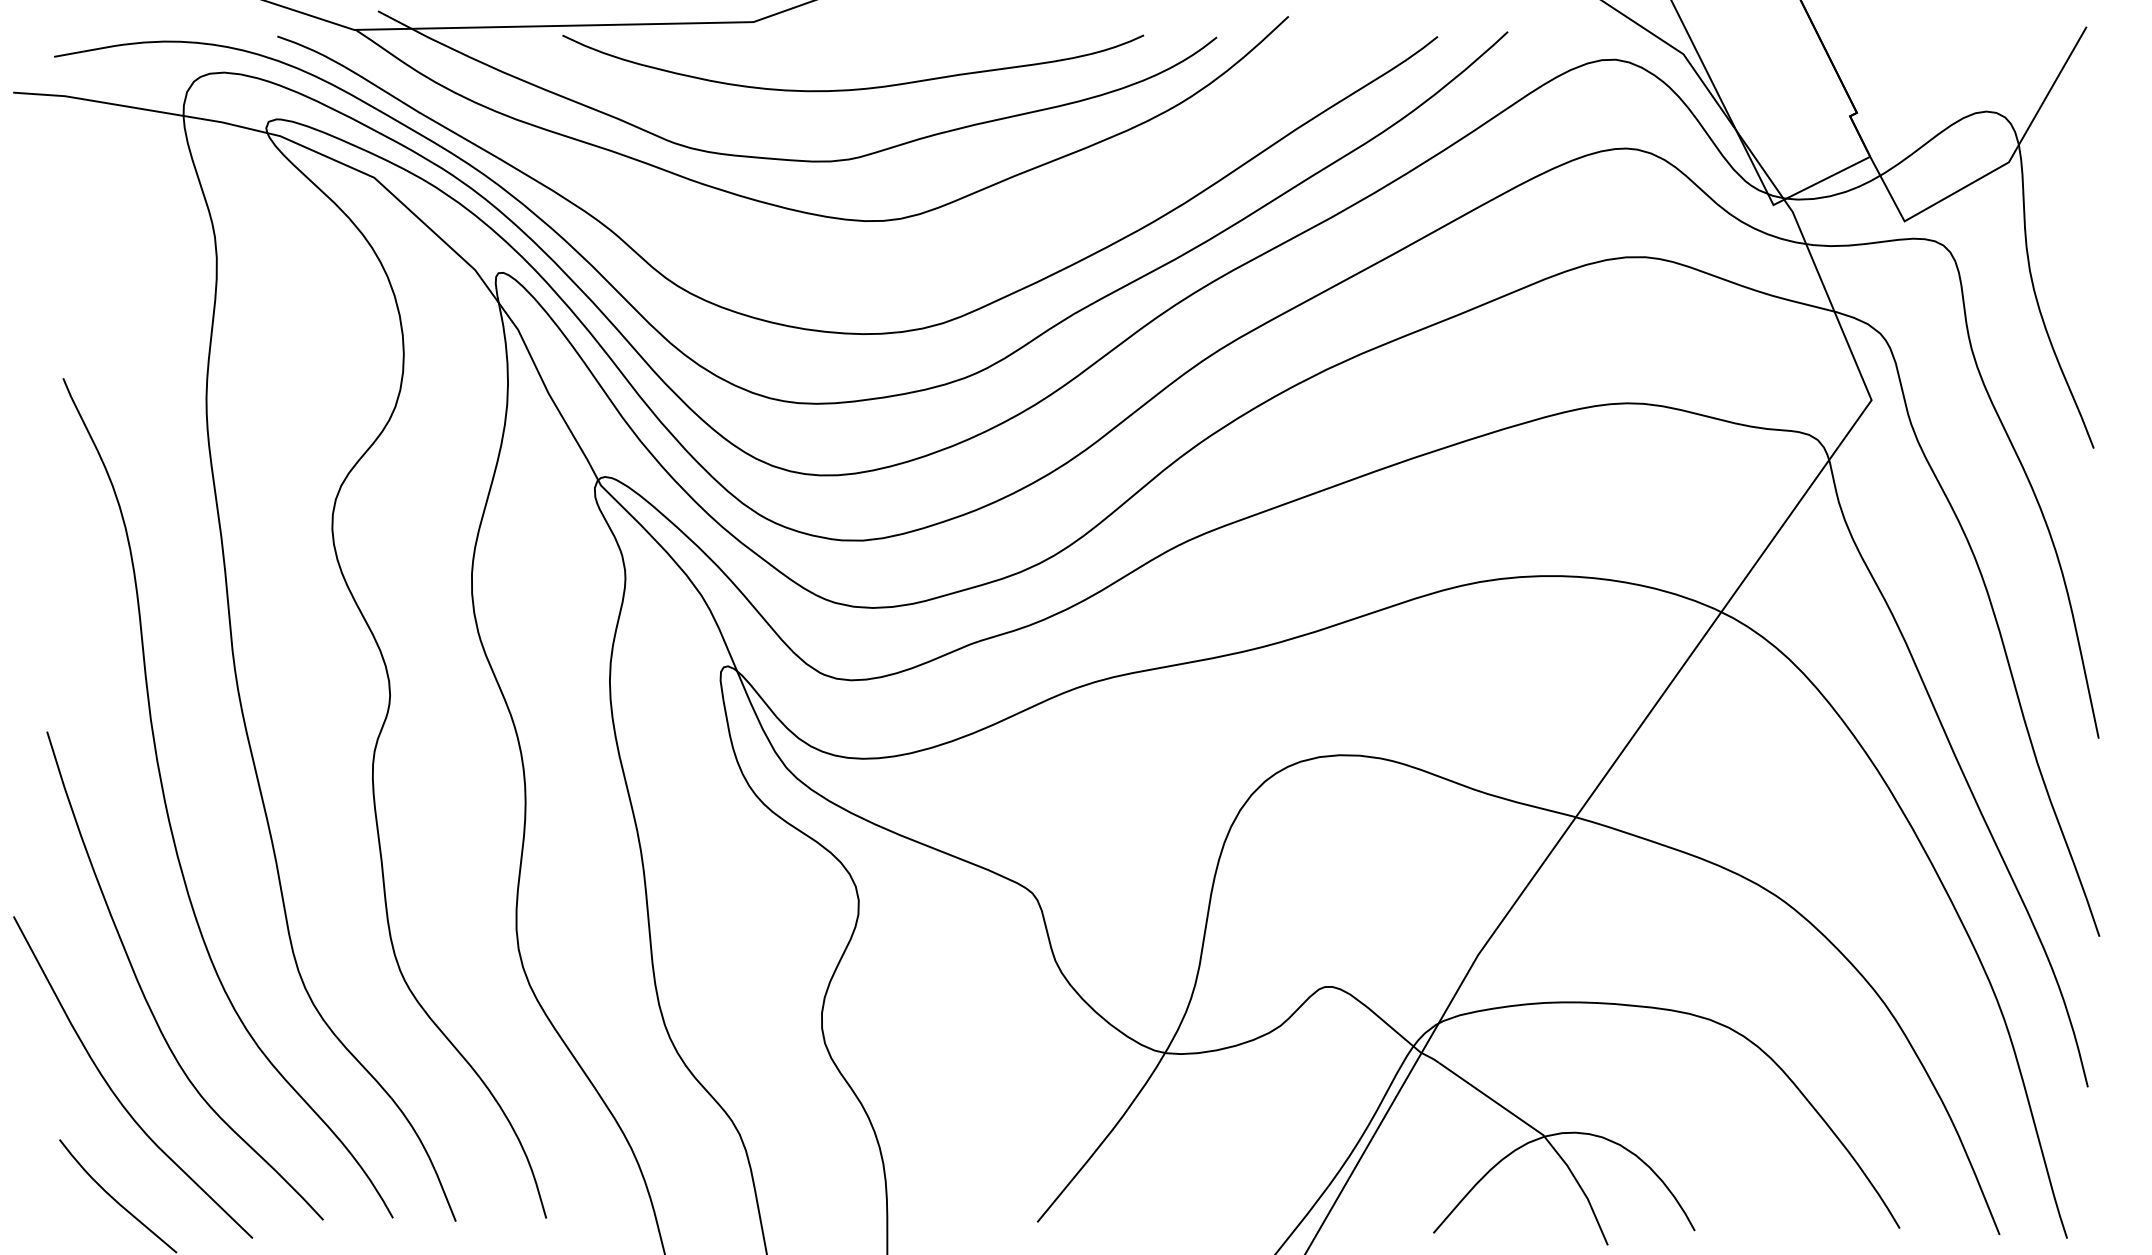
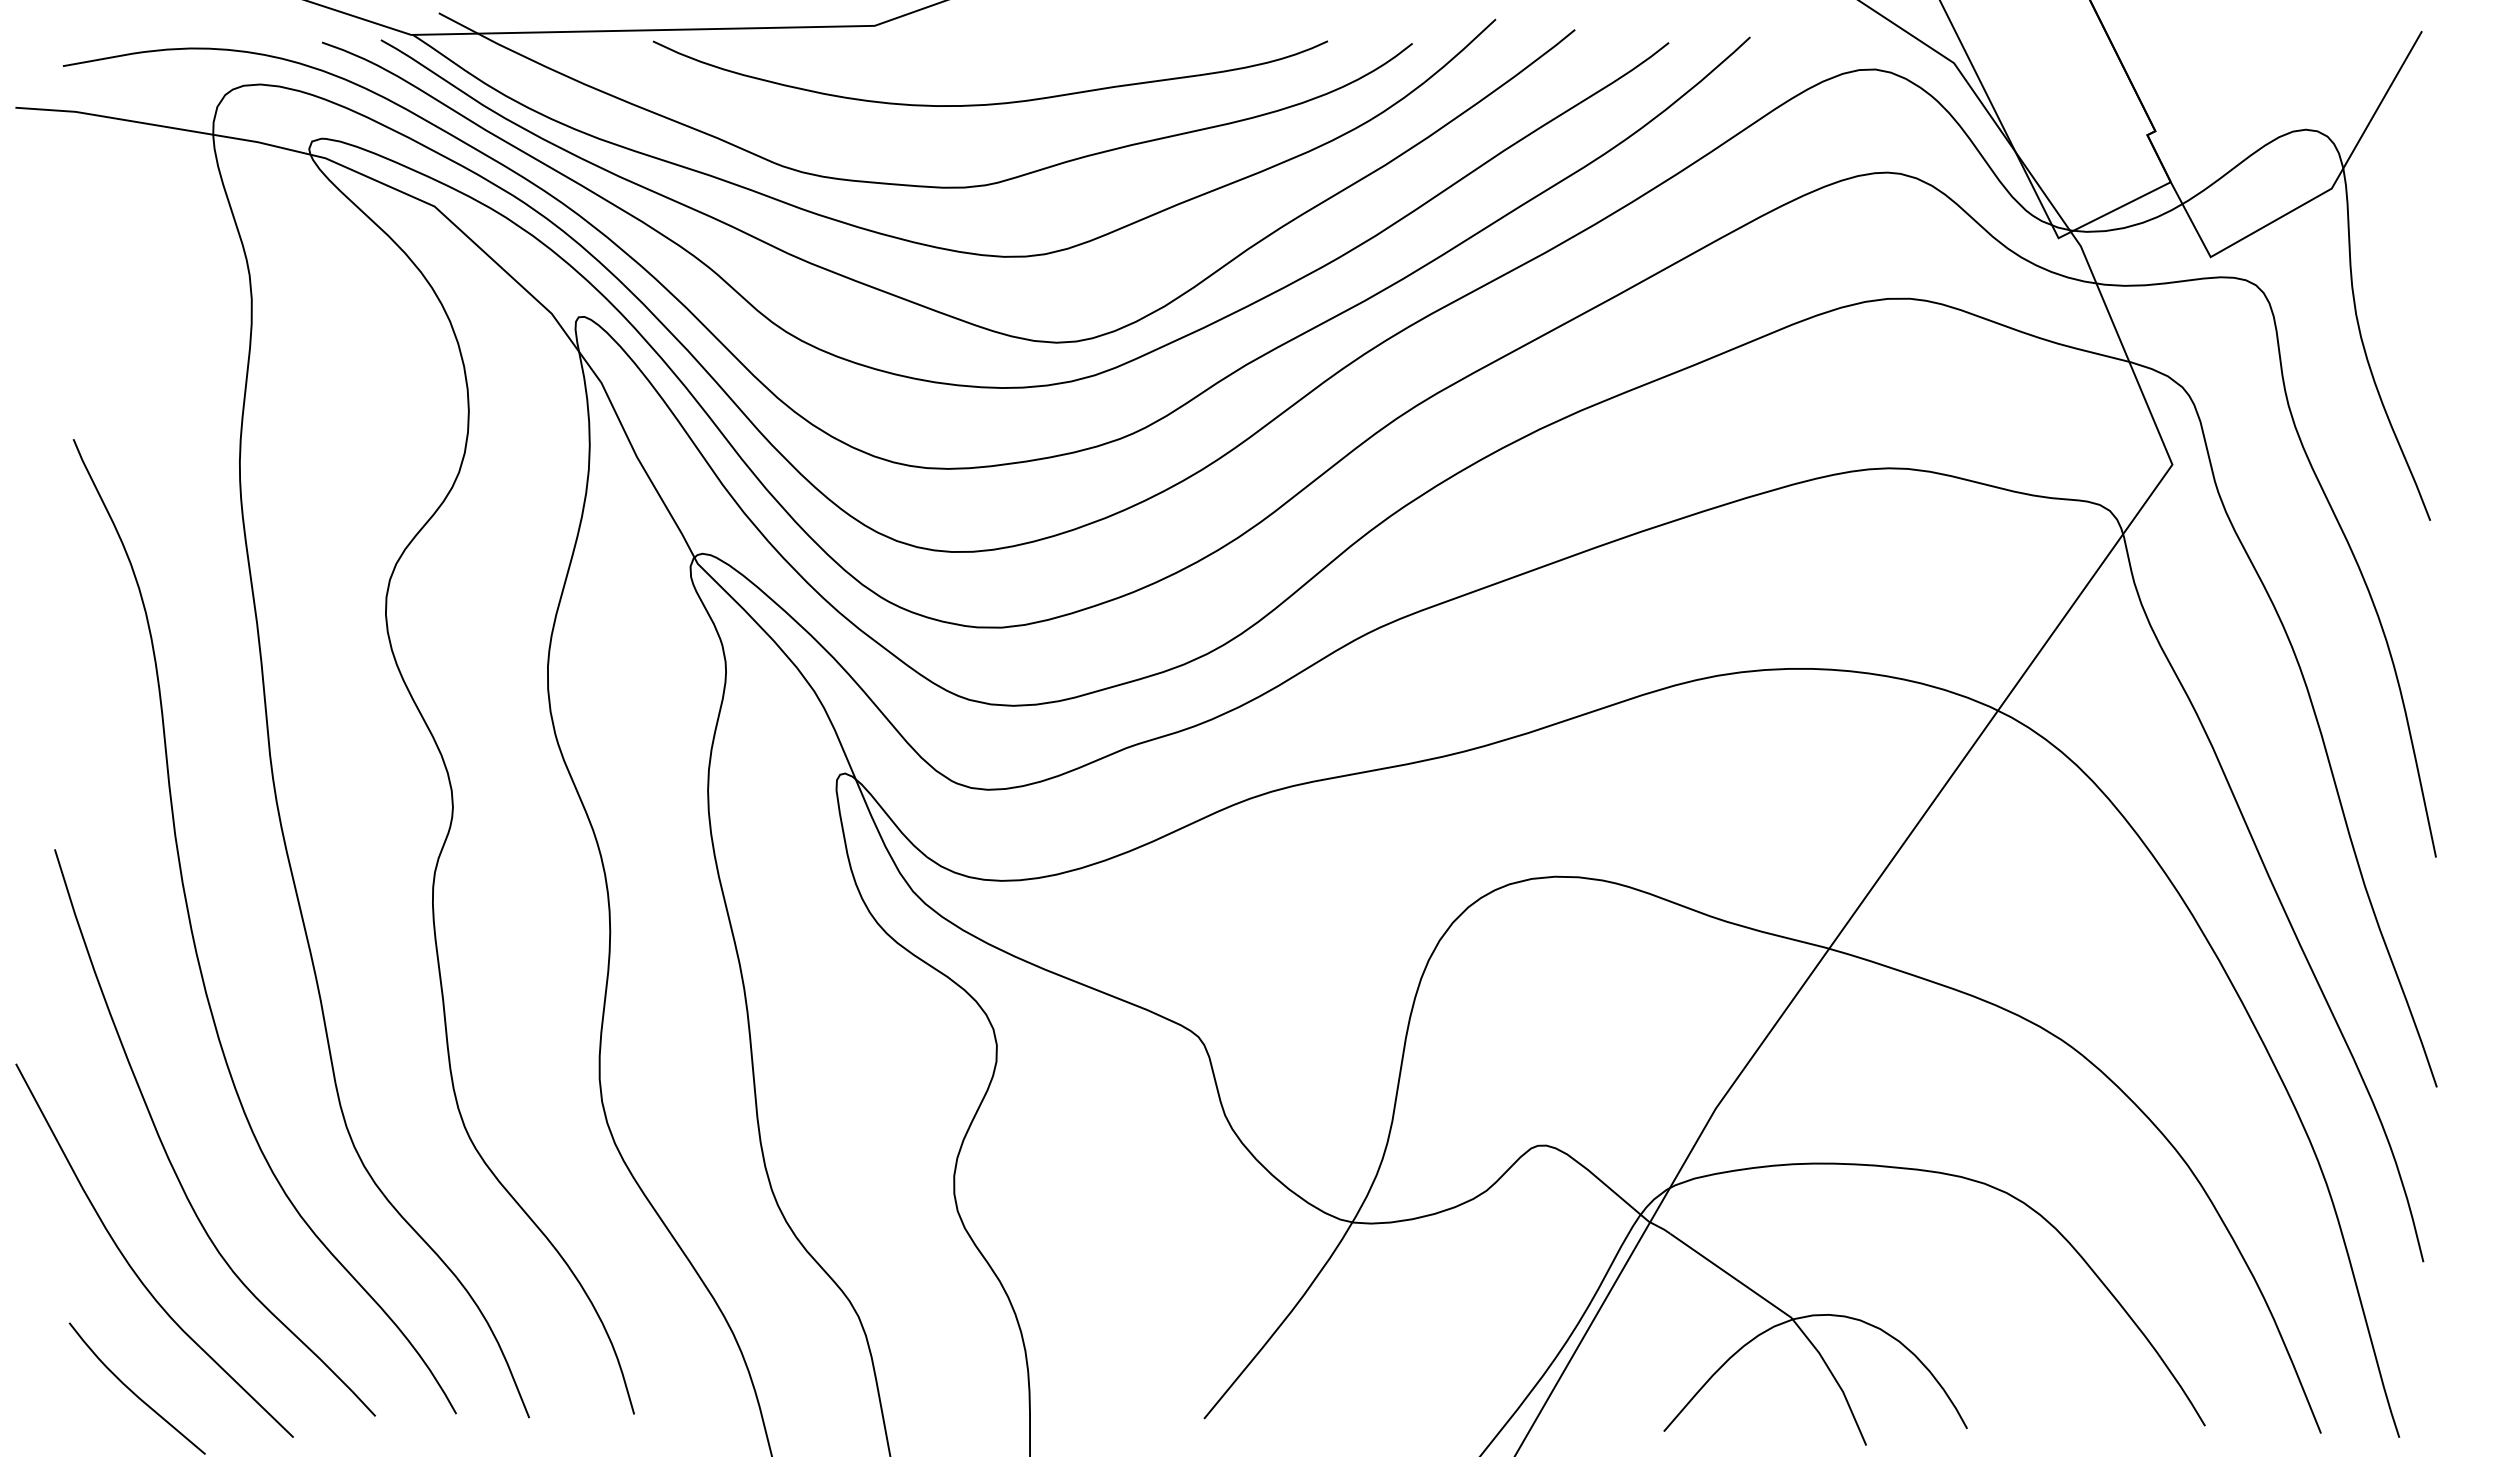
curve: (805, 266) -> (935, 309), added

